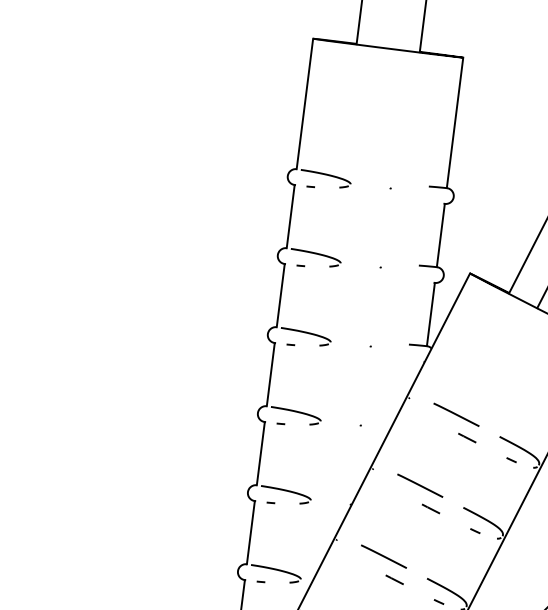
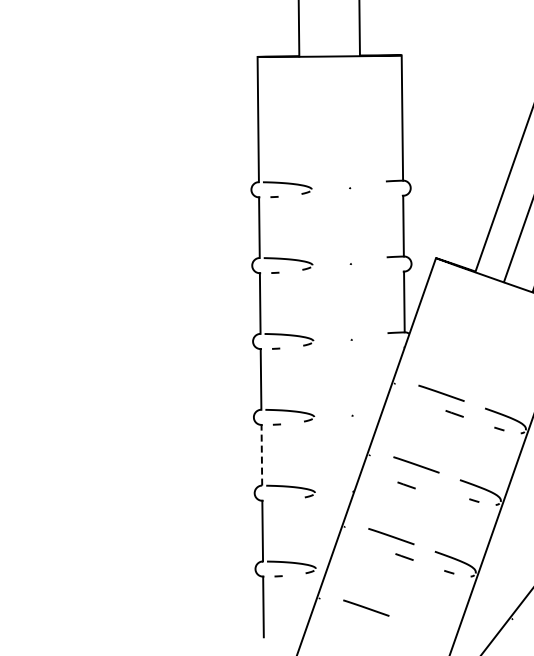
line: (260, 452) -> (261, 454), solid -> dashed
curve: (270, 502) -> (277, 500), removed
line: (430, 508) -> (406, 485), moved

